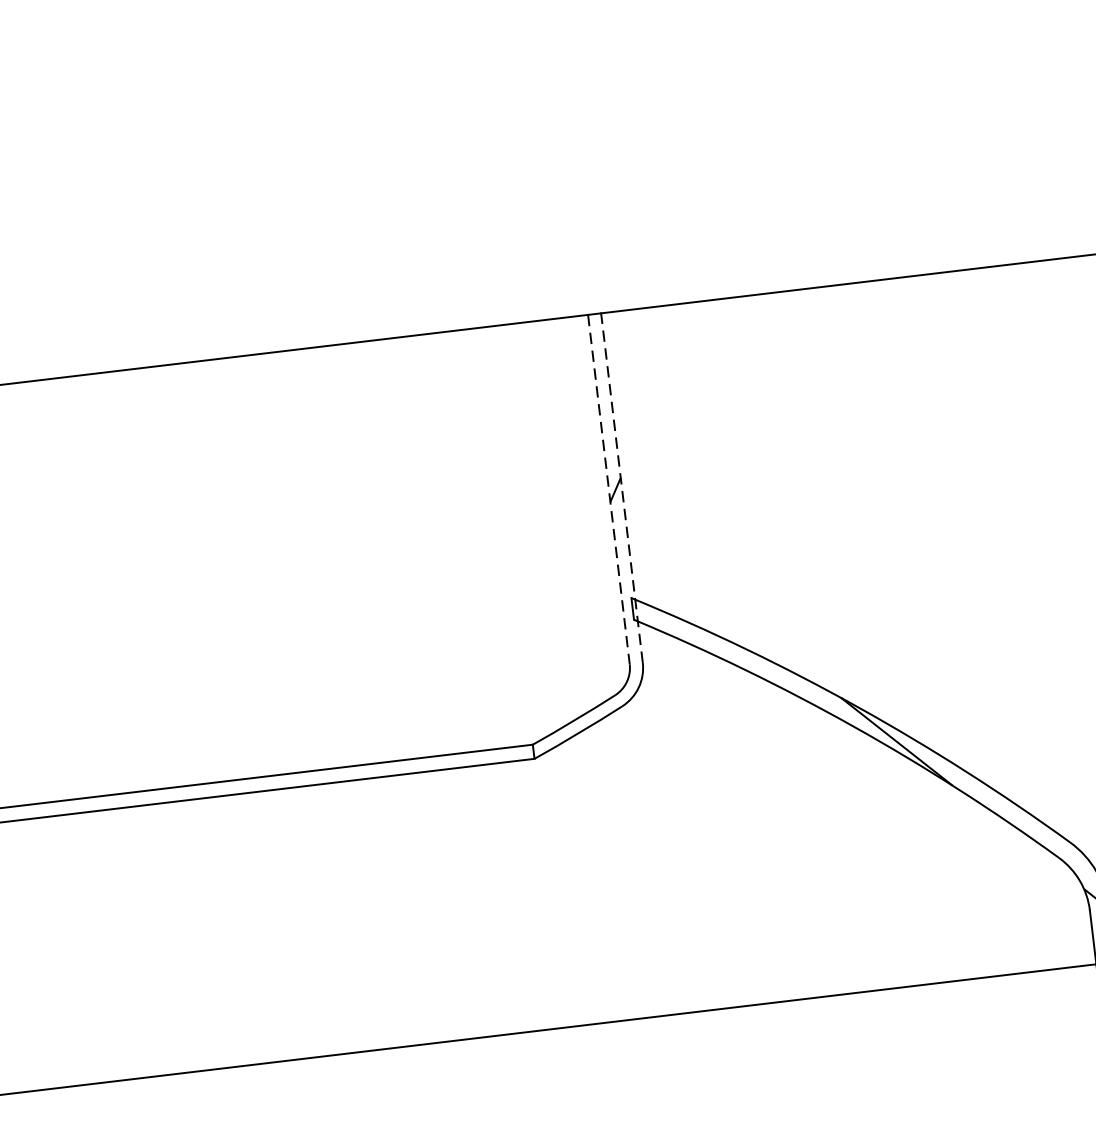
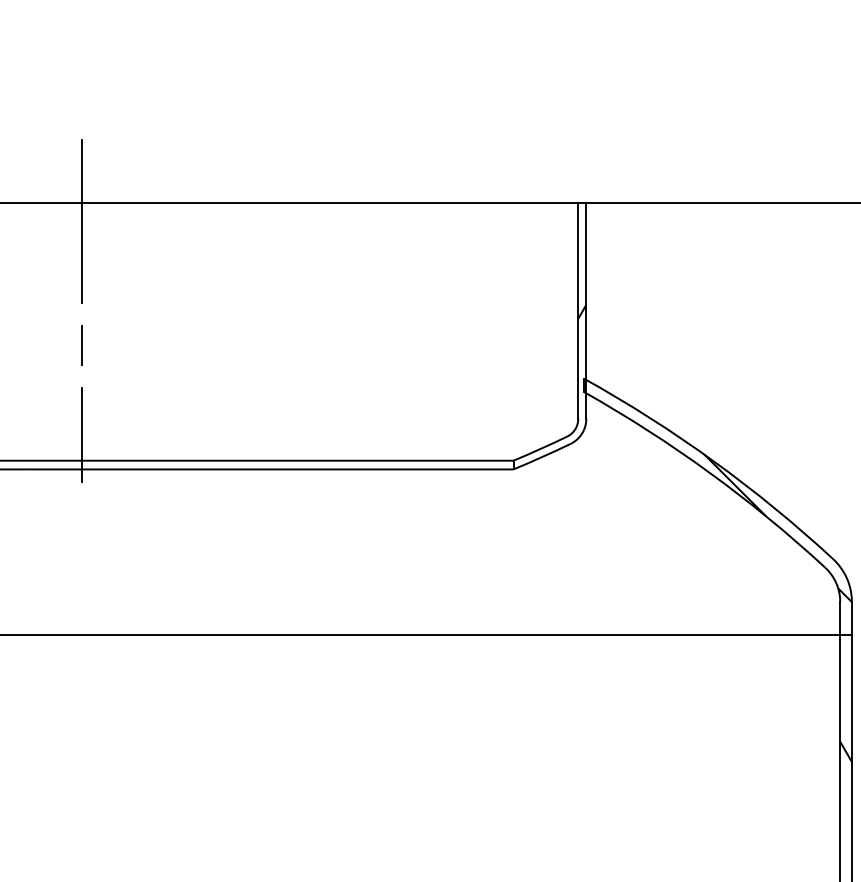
line: (622, 488) -> (586, 311), dashed -> solid
line: (609, 490) -> (578, 311), dashed -> solid

